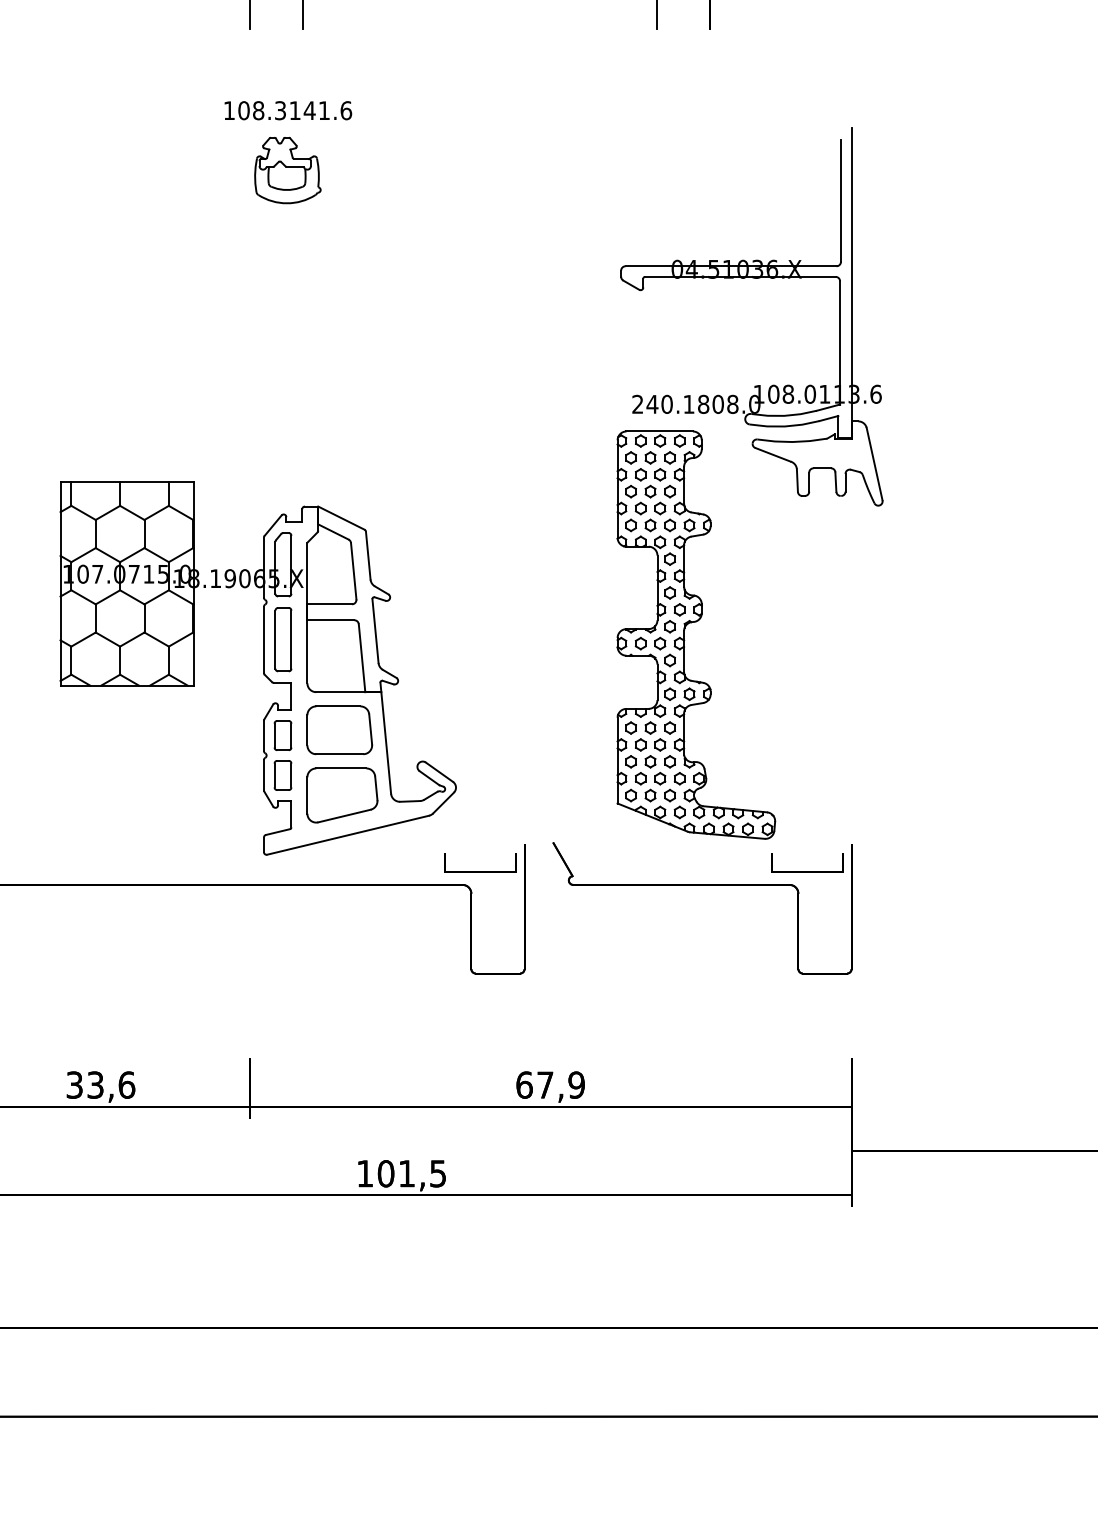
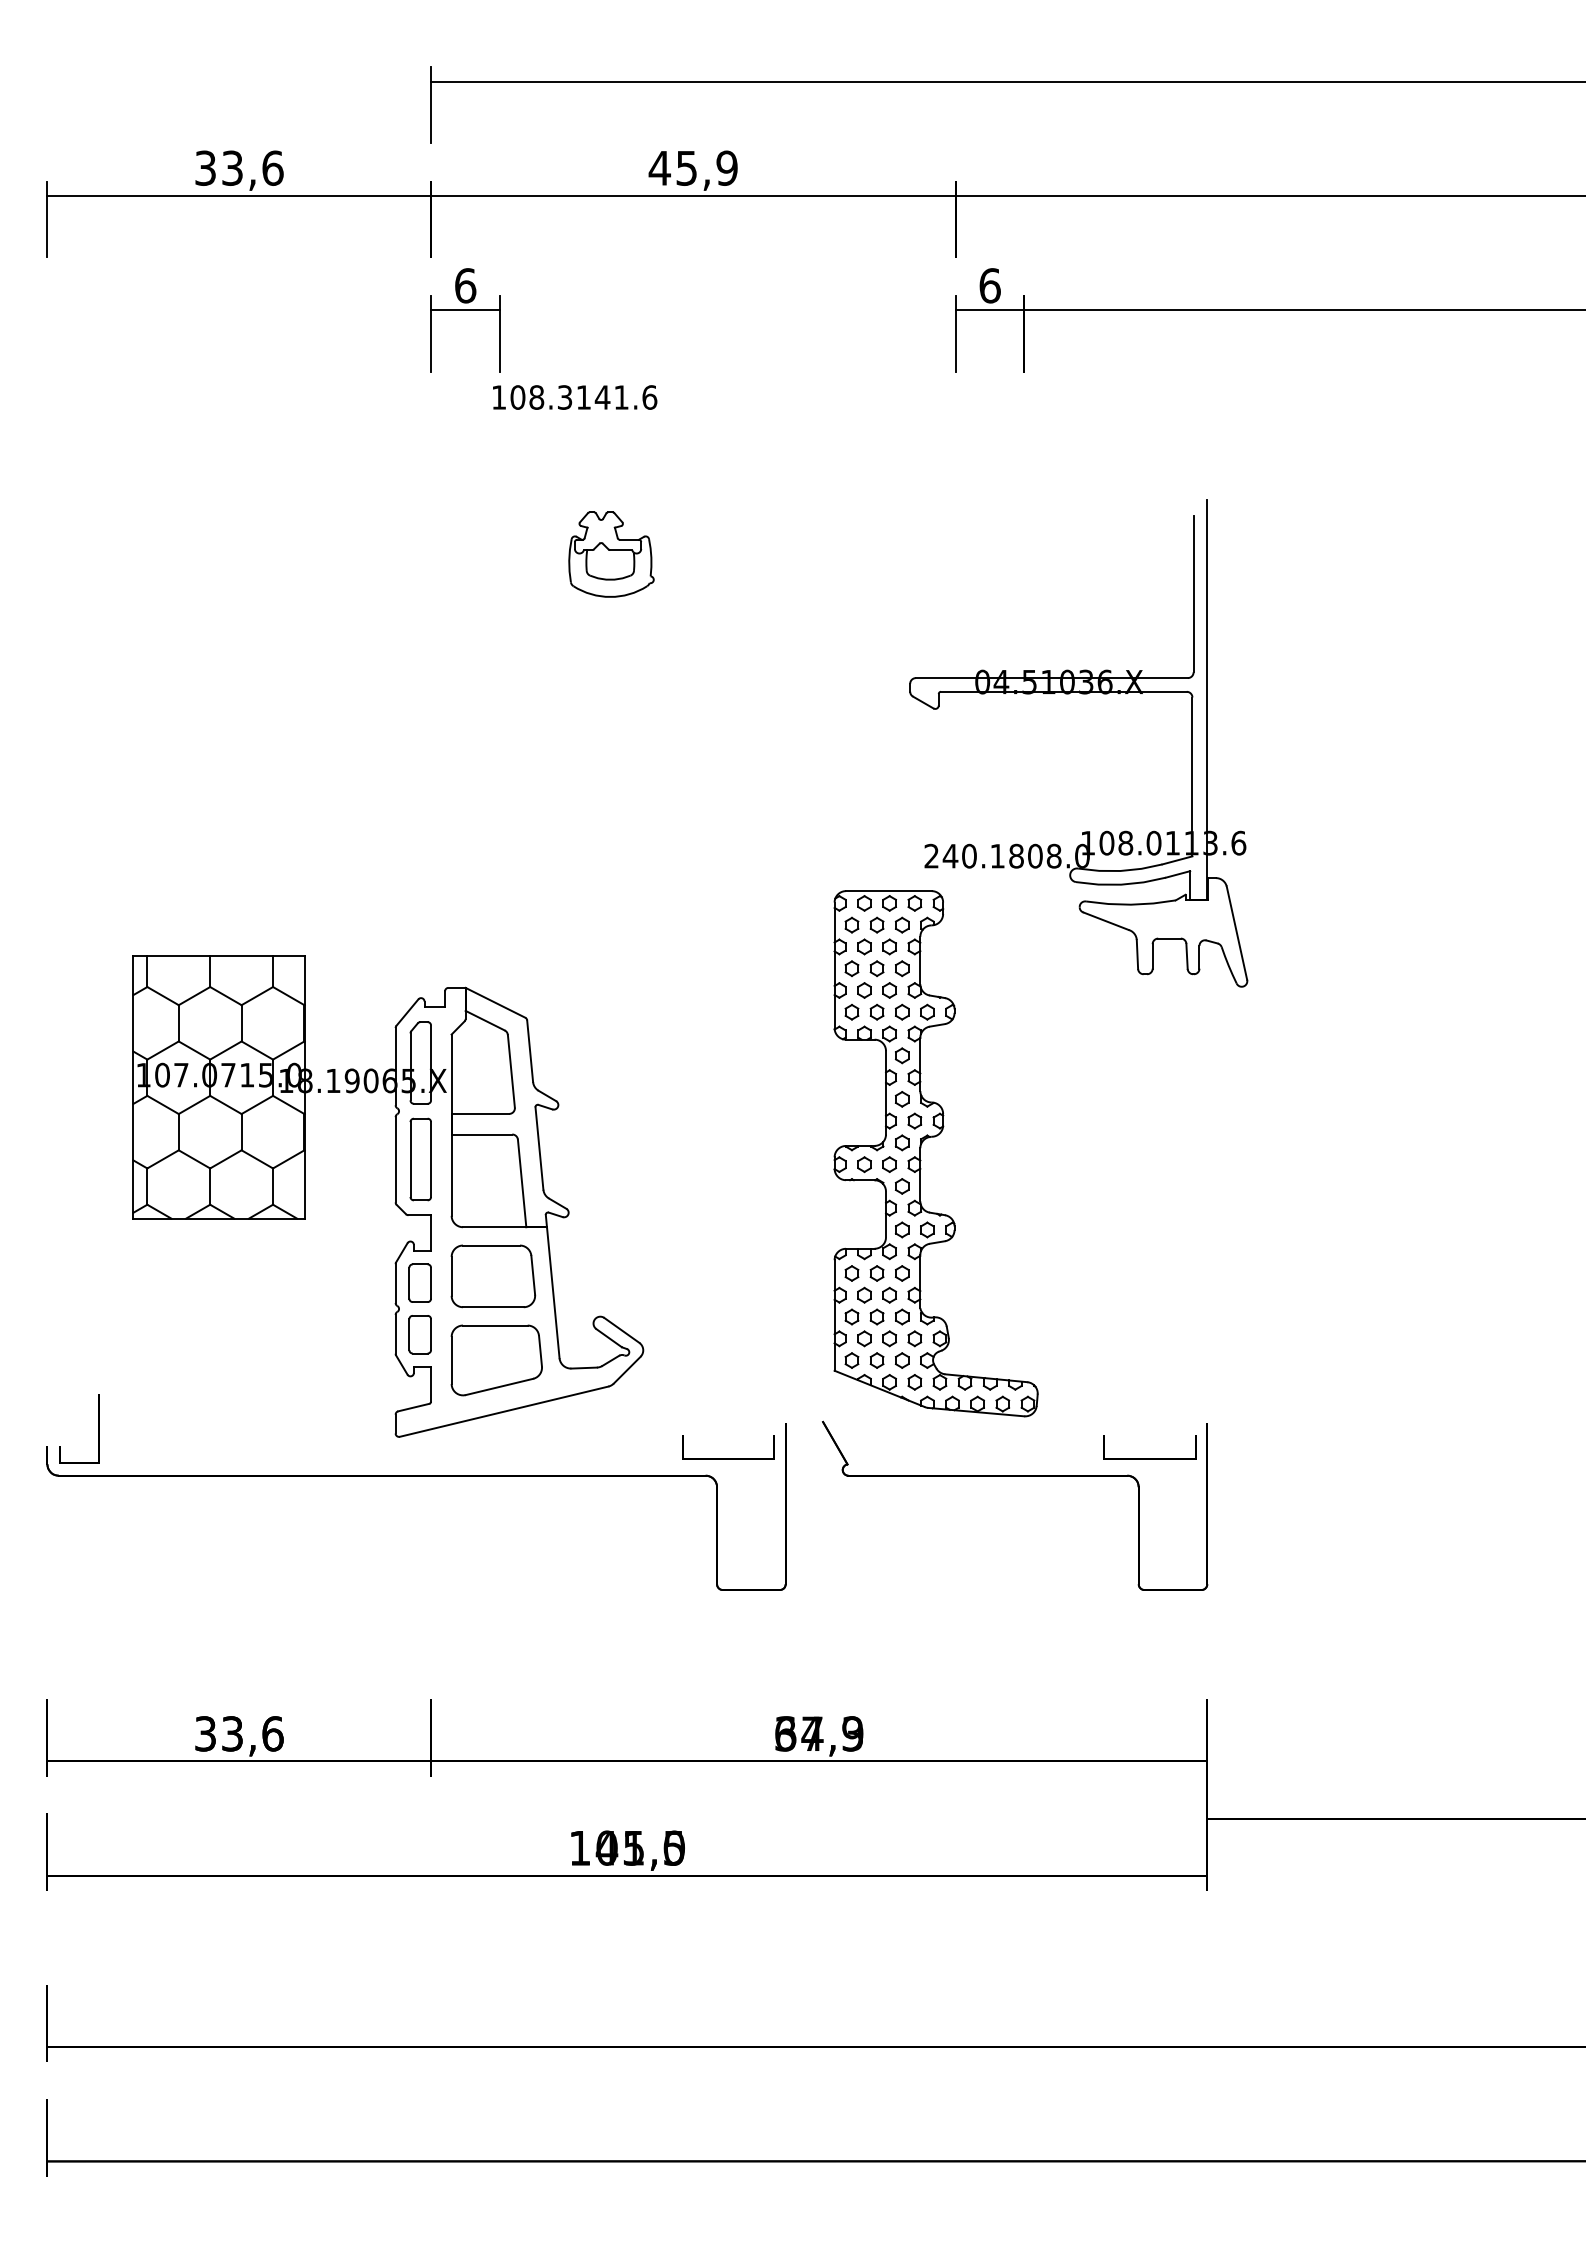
text: (288, 110) -> (575, 397), moved
part: (287, 170) -> (611, 554), moved
part: (684, 634) -> (920, 1153), moved
part: (263, 668) -> (395, 1196), moved
text: (550, 1084) -> (819, 1733), 67,9 -> 34,3
text: (411, 1173) -> (639, 1847), 101,5 -> 145,0

